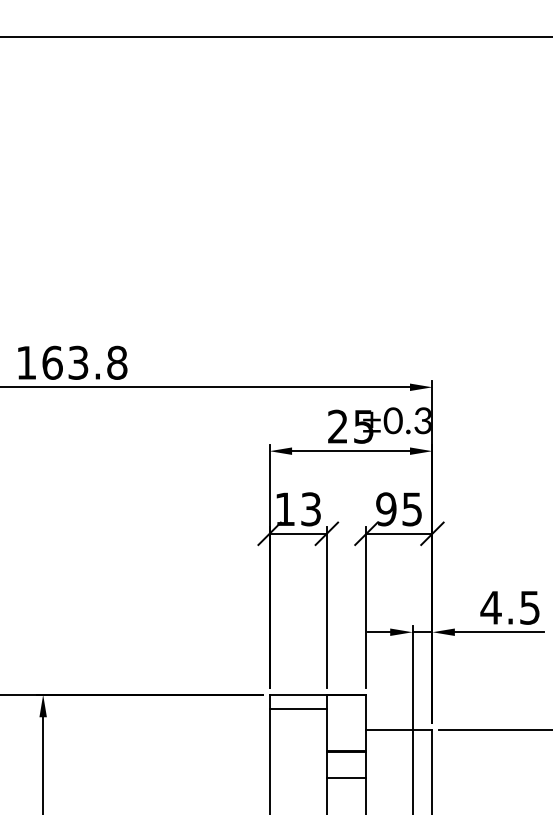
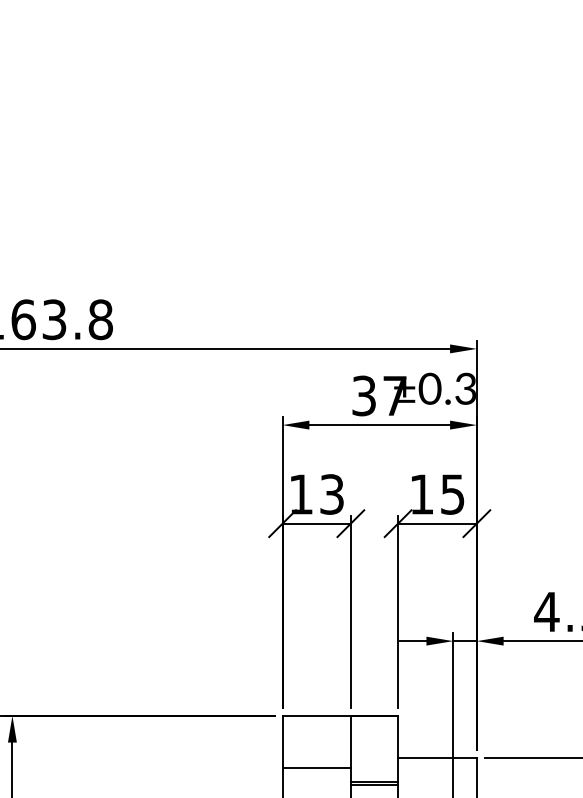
text: (350, 426) -> (379, 395), 25 -> 37
text: (386, 509) -> (422, 494), 95 -> 15
line: (297, 708) -> (315, 767), moved

